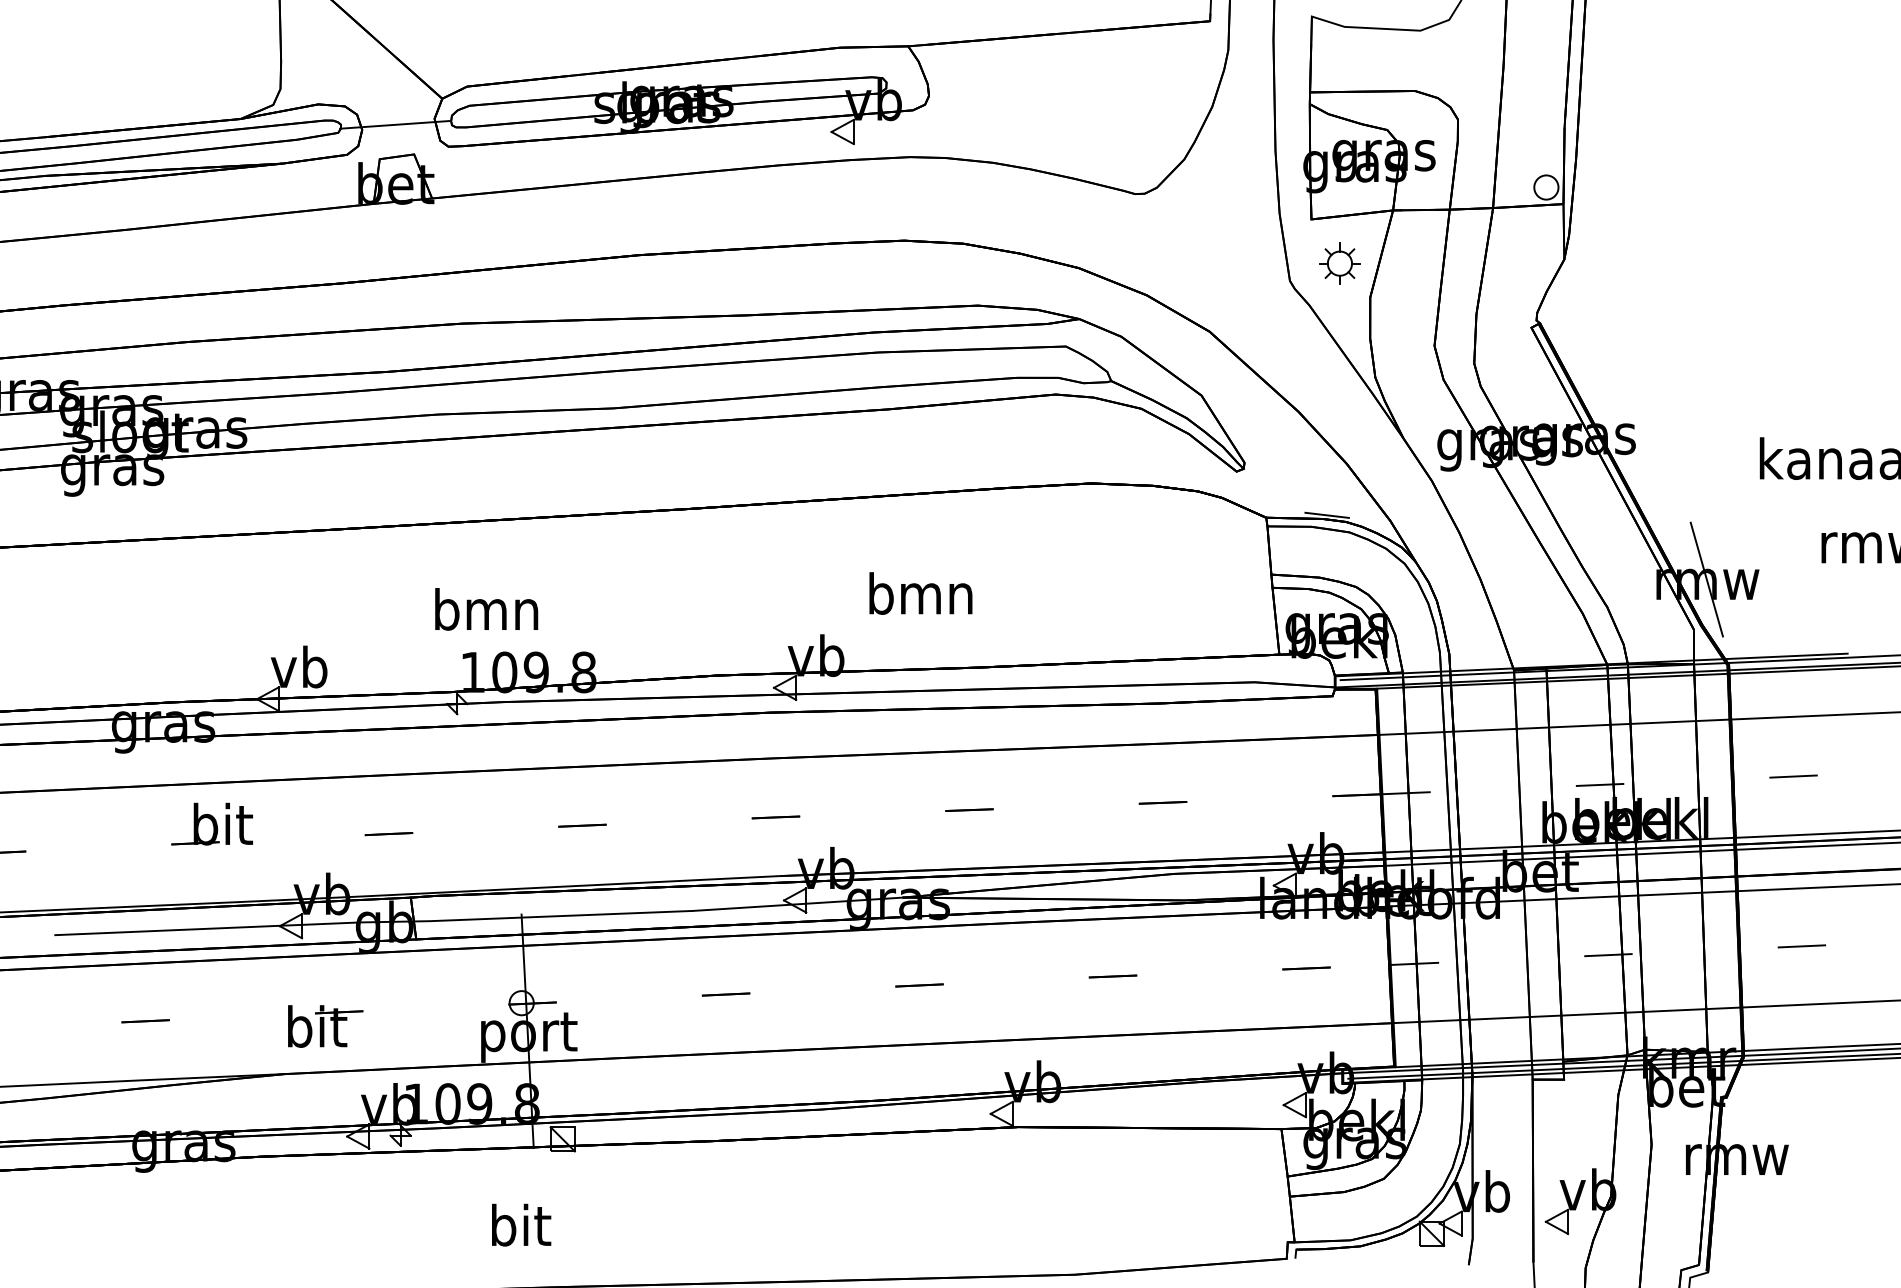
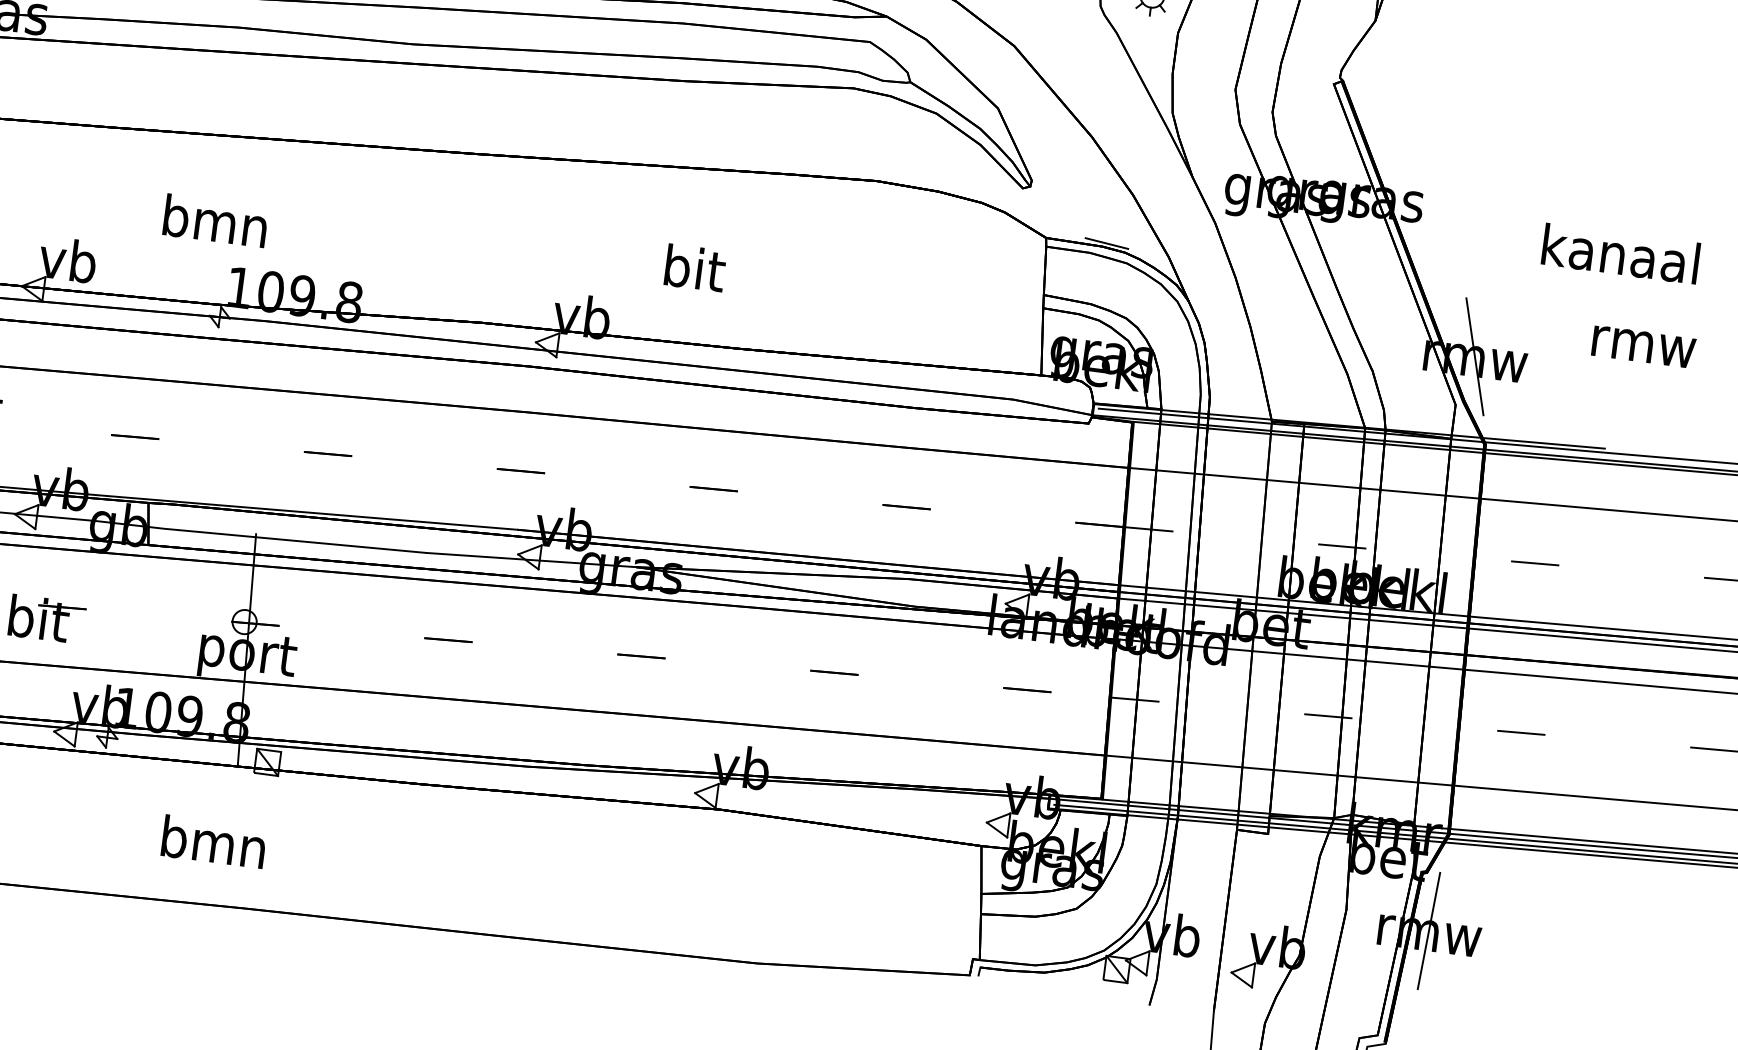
text: (920, 593) -> (693, 267), bmn -> bit
text: (486, 609) -> (215, 221), moved
line: (1735, 1154) -> (1428, 930), added
text: (519, 1224) -> (213, 841), bit -> bmn

